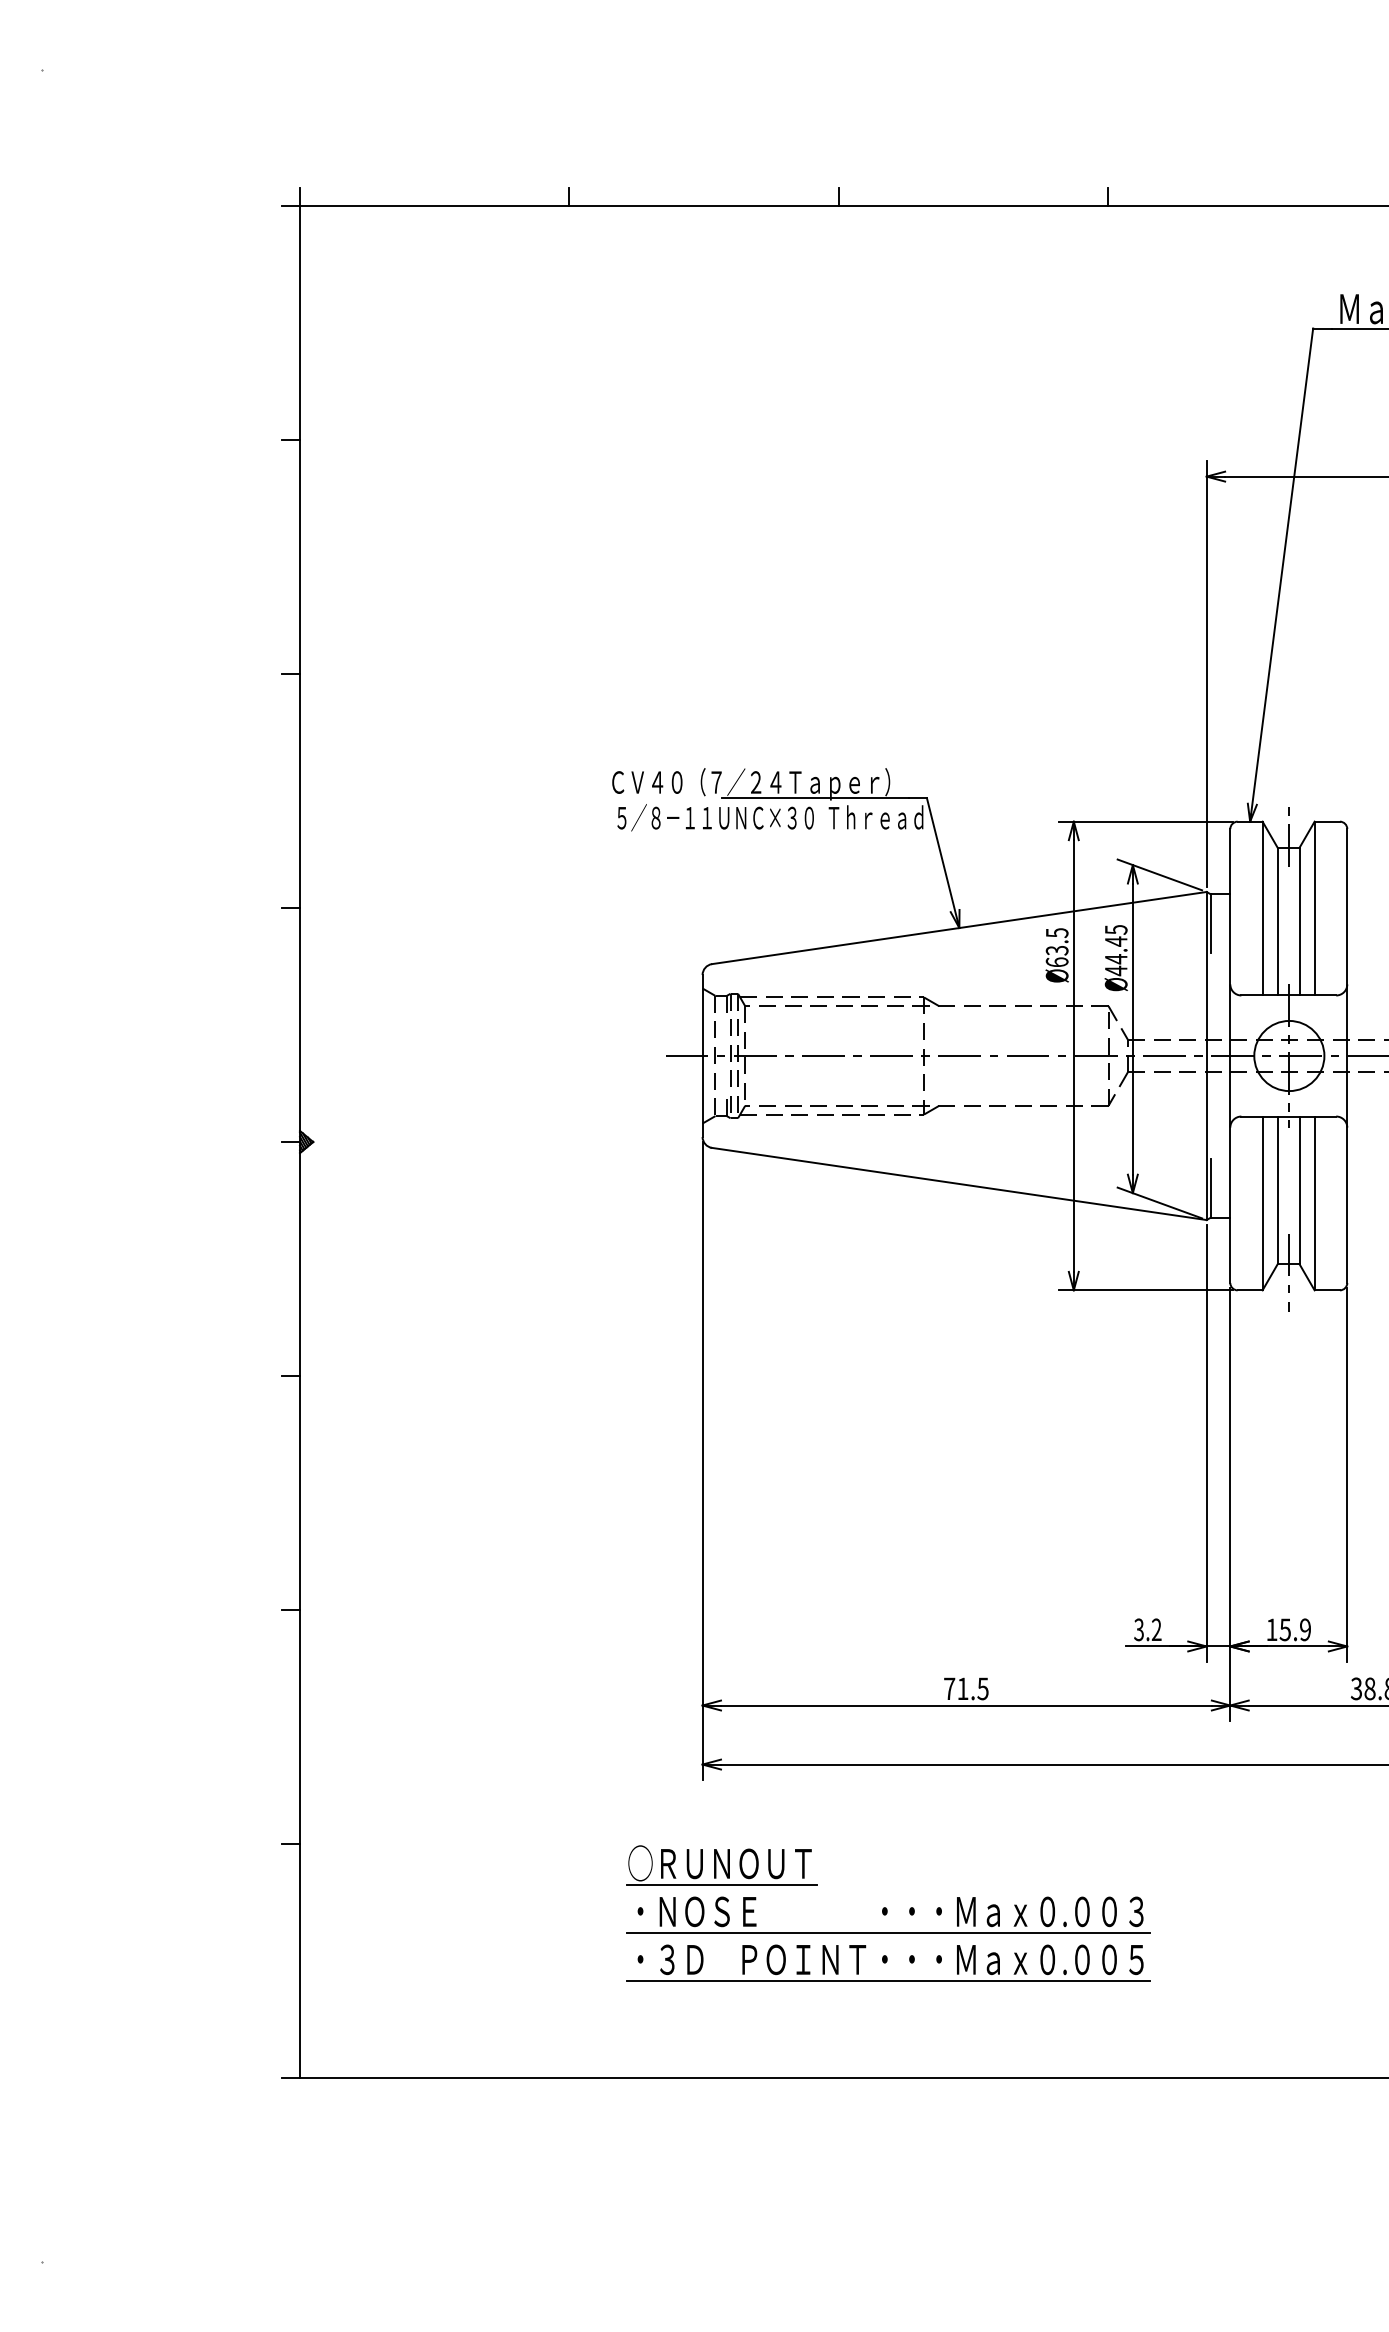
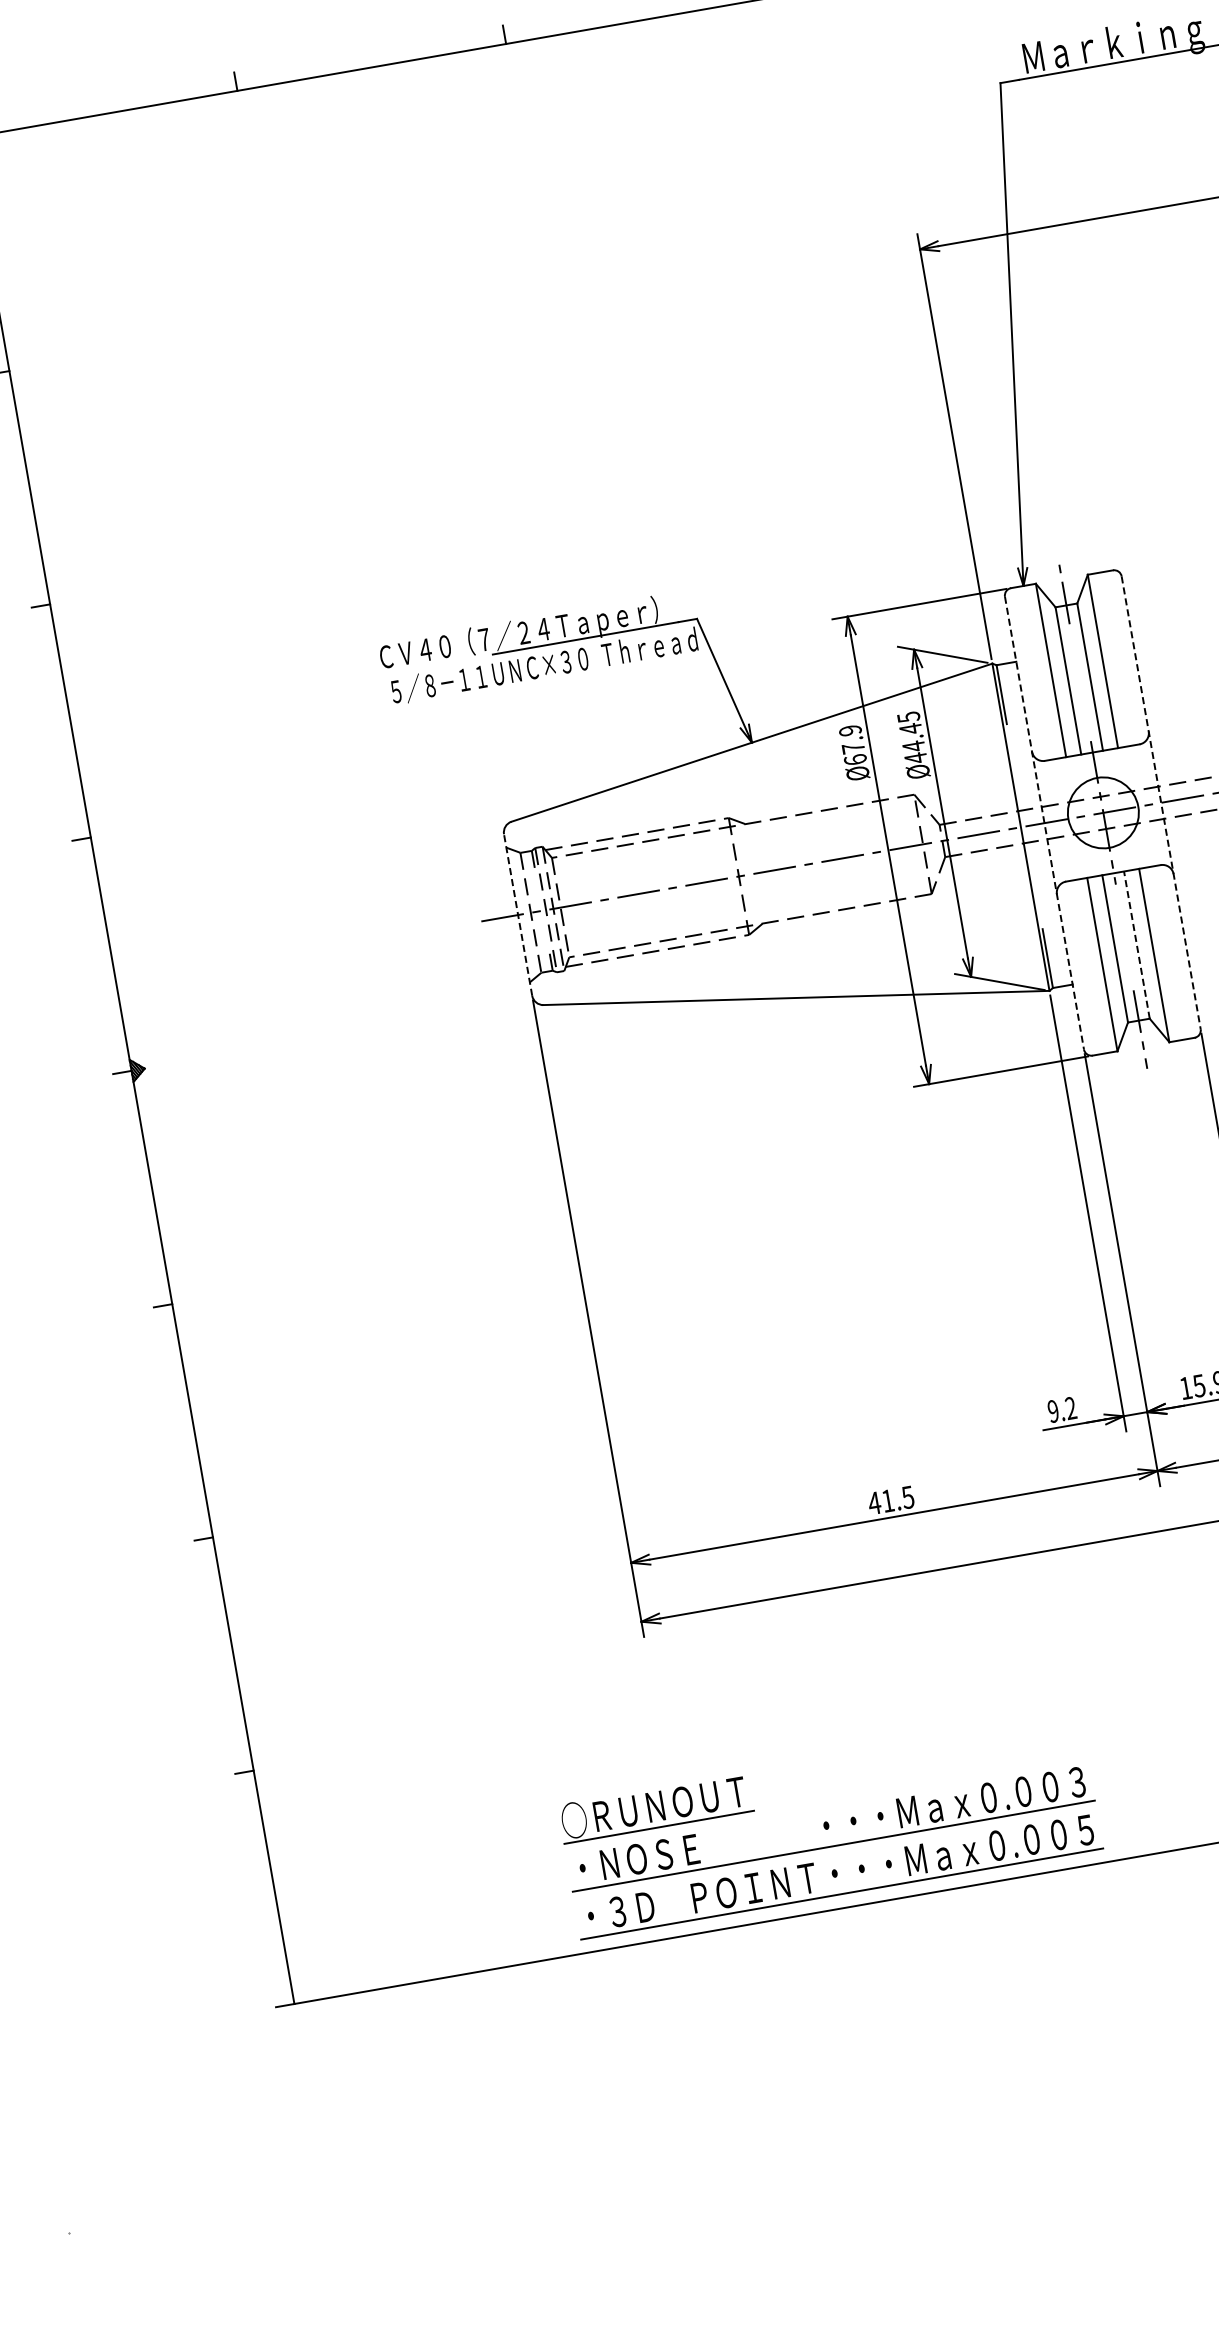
text: (1056, 941) -> (851, 739), Ø63.5 -> Ø67.9
line: (702, 1056) -> (518, 915), solid -> dashed
line: (1230, 1056) -> (1044, 823), solid -> dashed
line: (1347, 1056) -> (1161, 803), solid -> dashed
line: (1299, 1190) -> (1136, 945), solid -> dashed
text: (1138, 1629) -> (1052, 1411), 3.2 -> 9.2
text: (949, 1688) -> (874, 1502), 71.5 -> 41.5
part: (888, 1913) -> (830, 1827), moved

